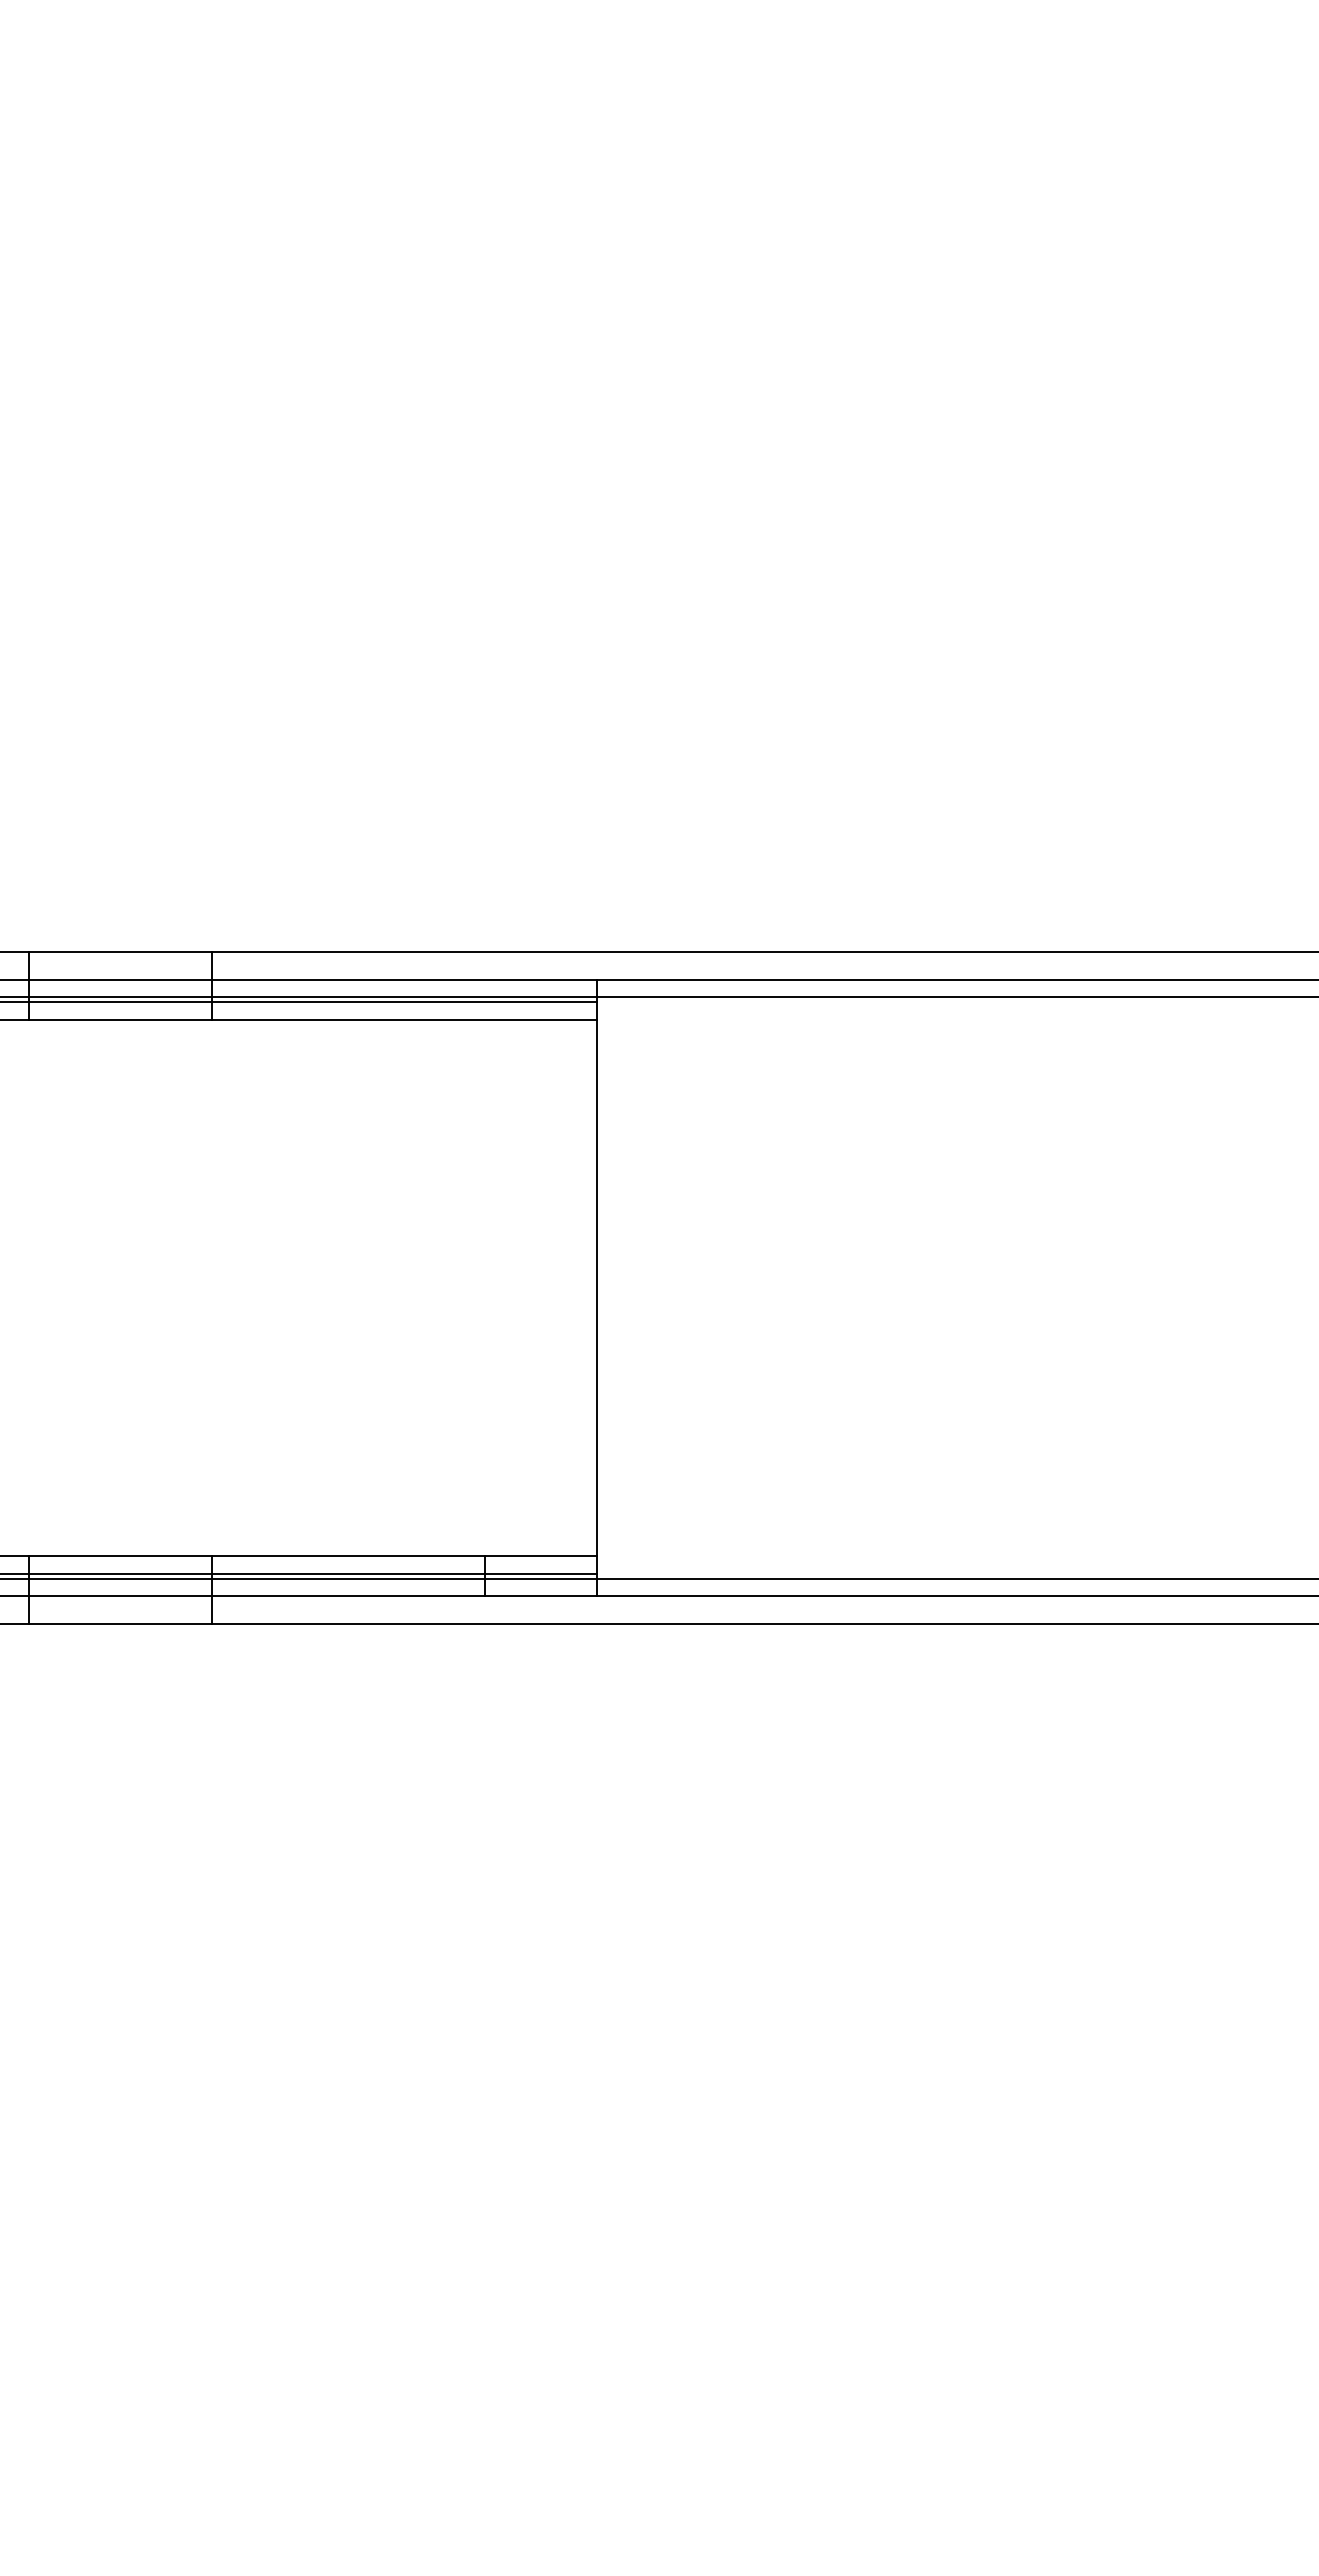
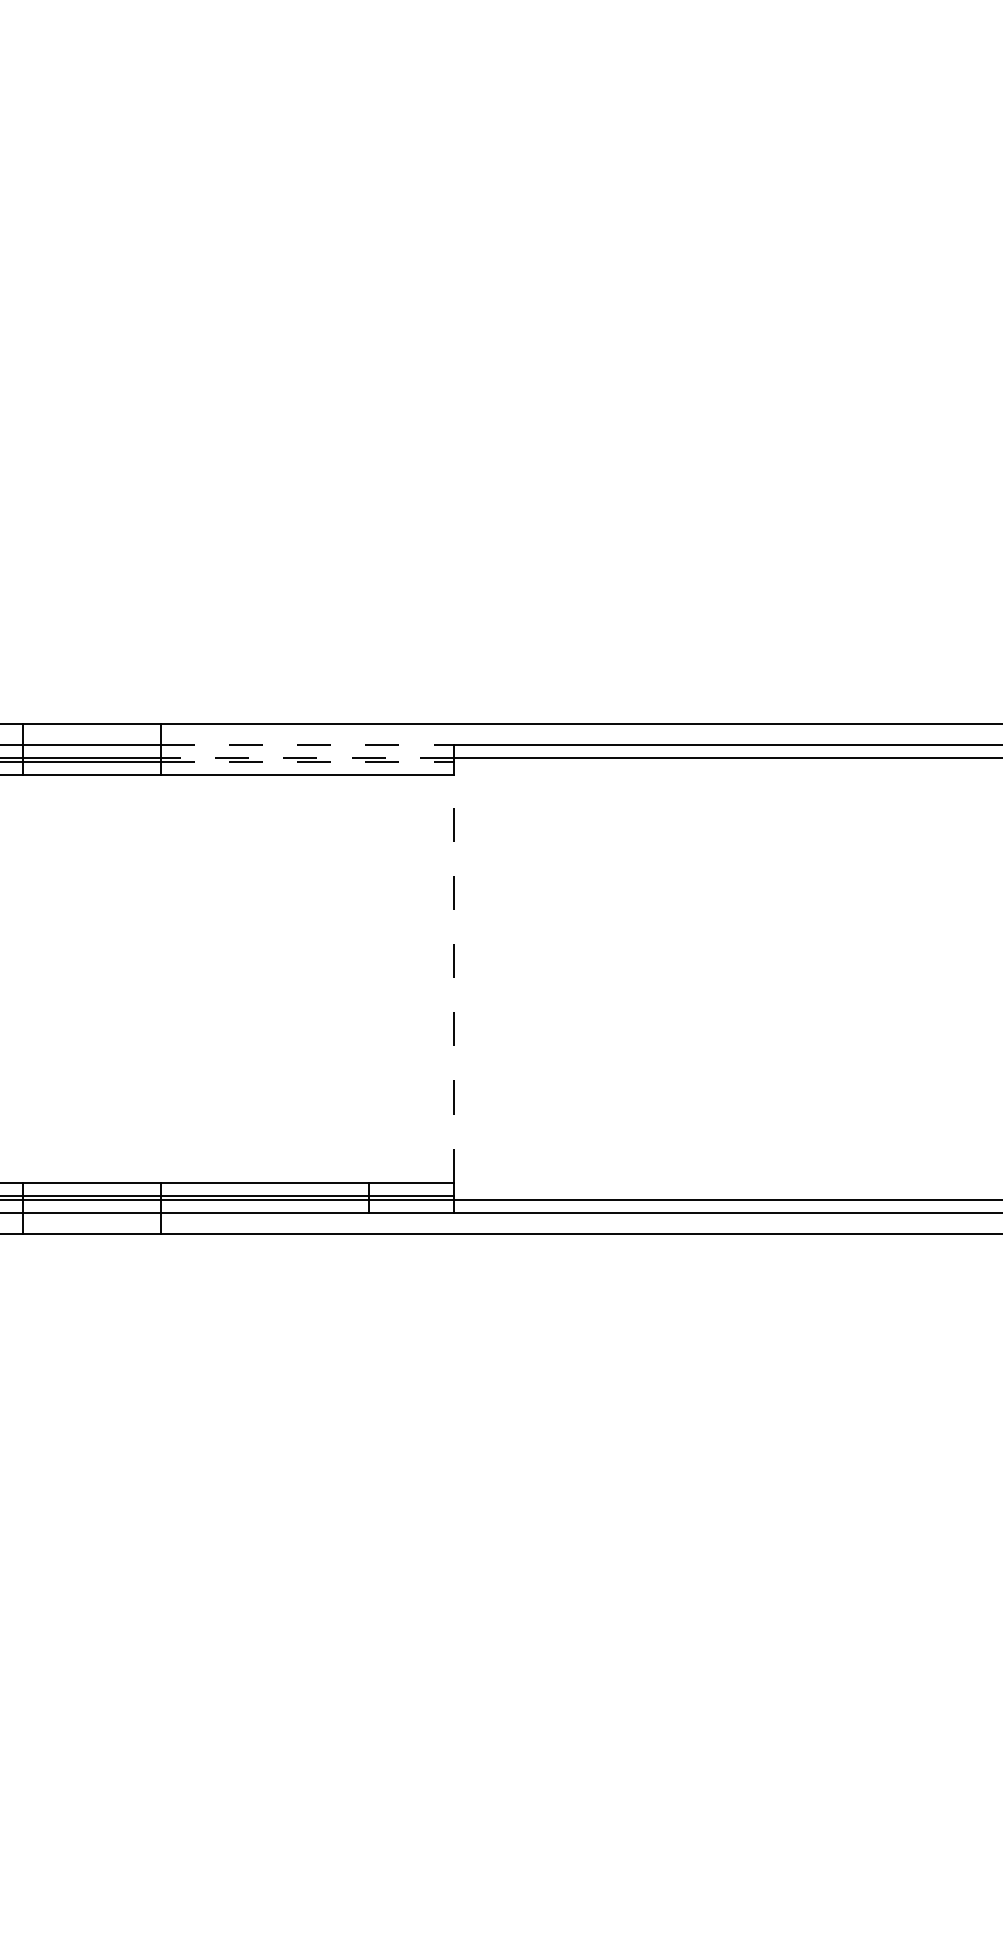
line: (404, 979) -> (307, 744), solid -> dashed
line: (404, 996) -> (307, 757), solid -> dashed
line: (404, 1002) -> (307, 761), solid -> dashed
line: (596, 1288) -> (453, 979), solid -> dashed

